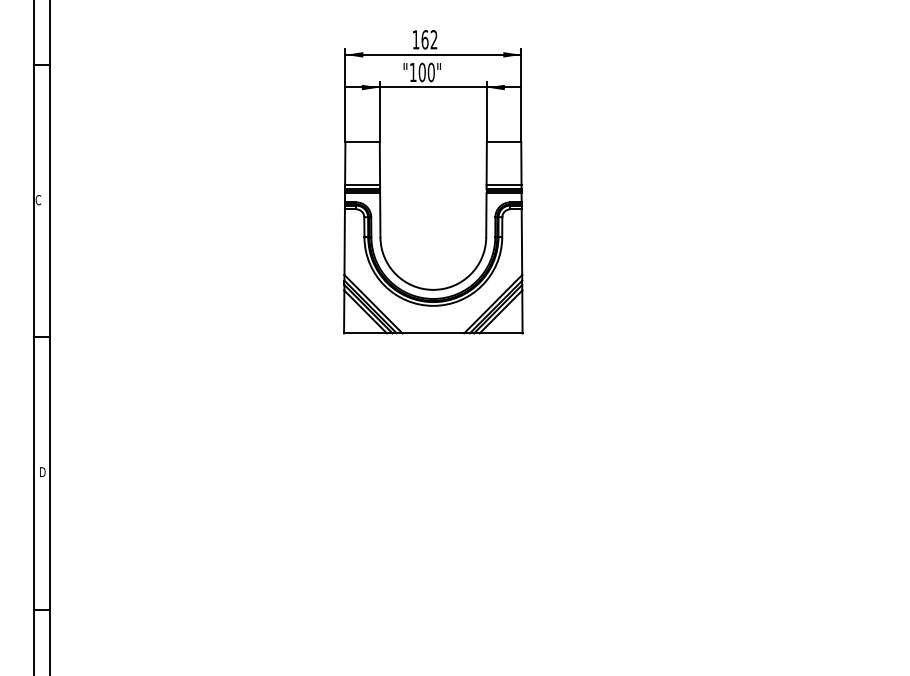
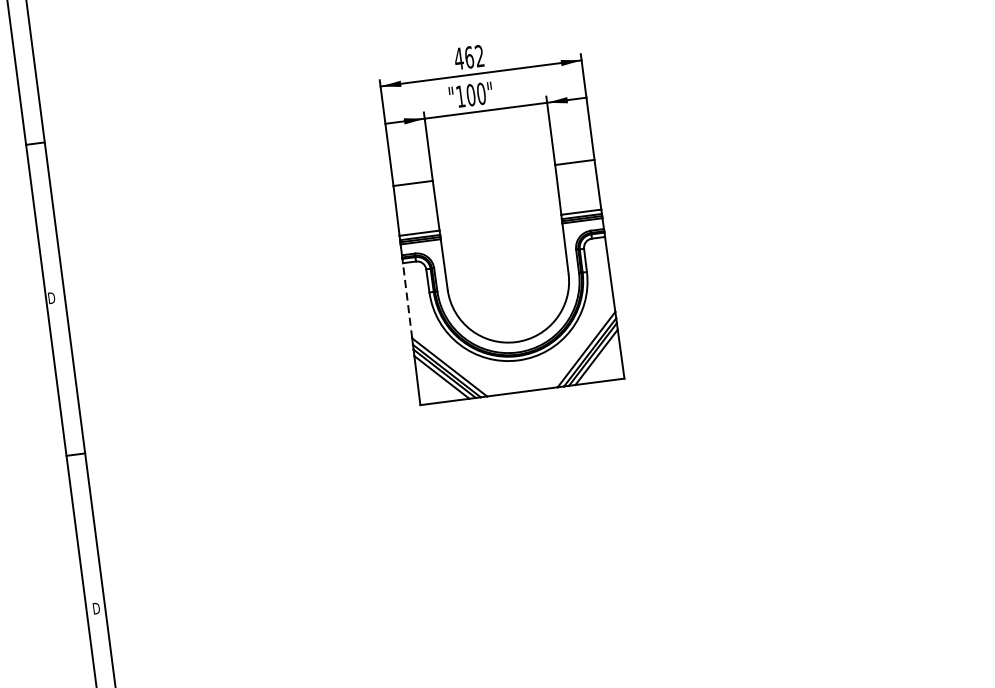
text: (415, 39) -> (458, 58), 162 -> 462
text: (38, 200) -> (51, 298), C -> D
line: (344, 242) -> (407, 301), solid -> dashed

